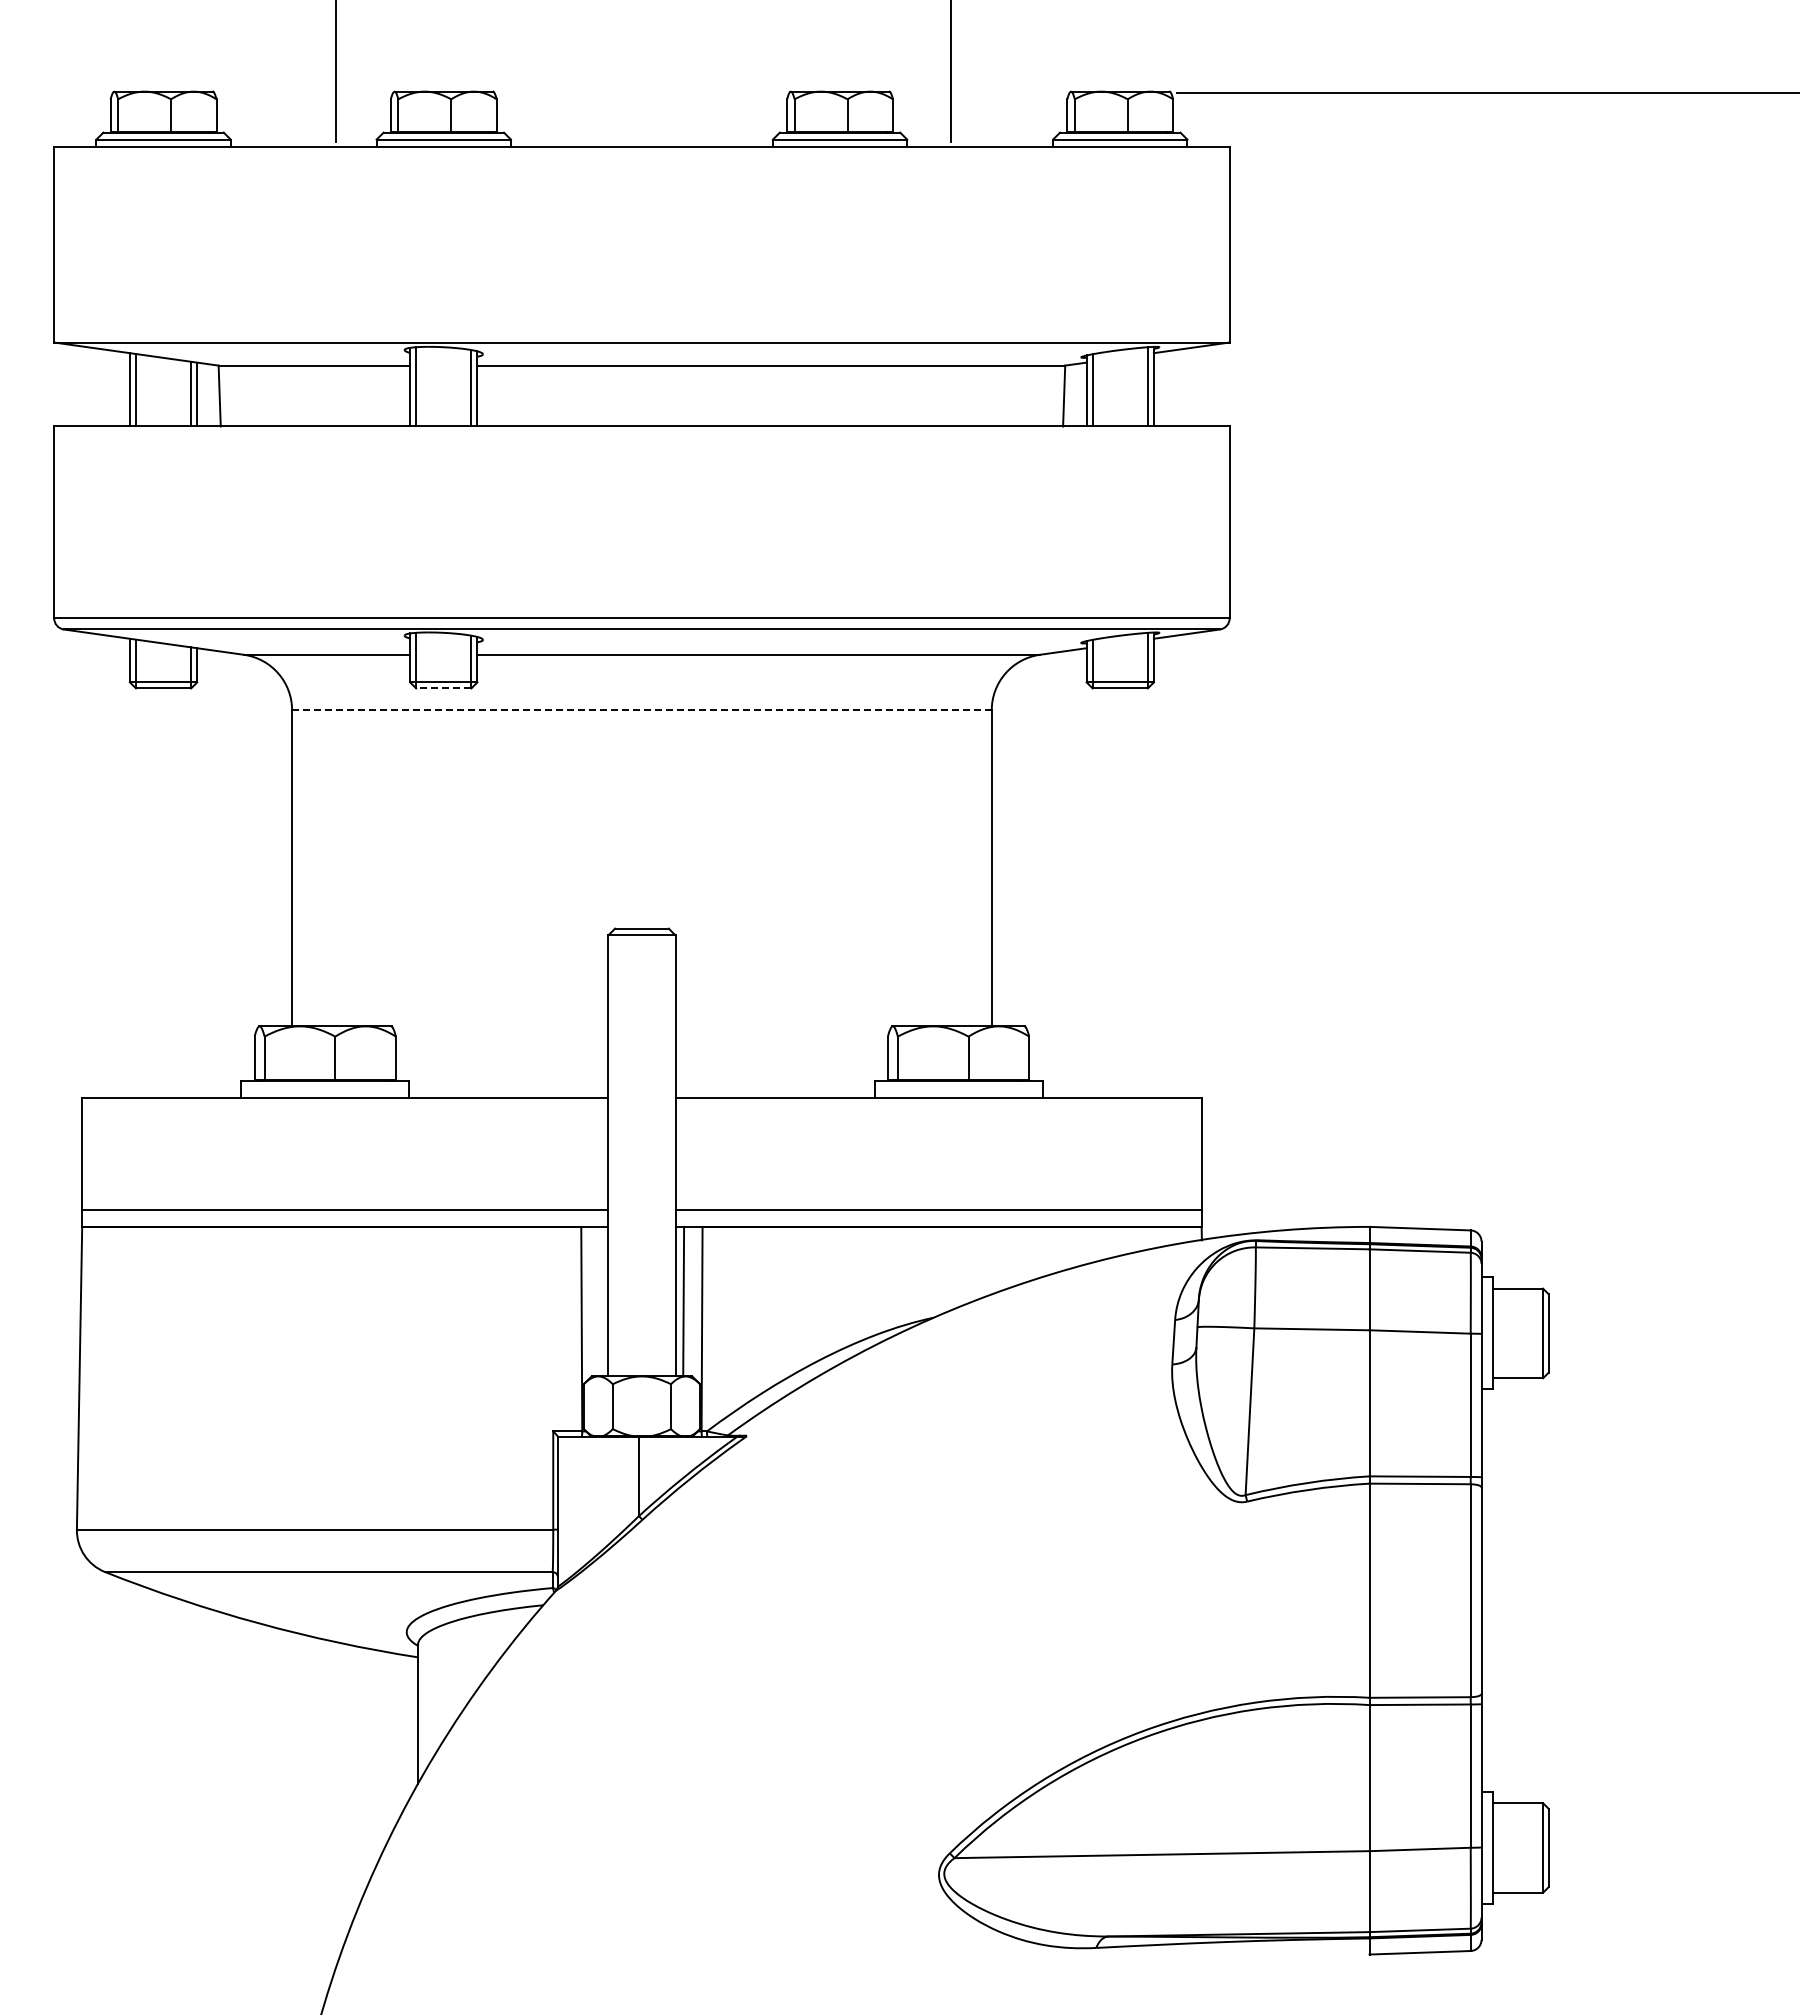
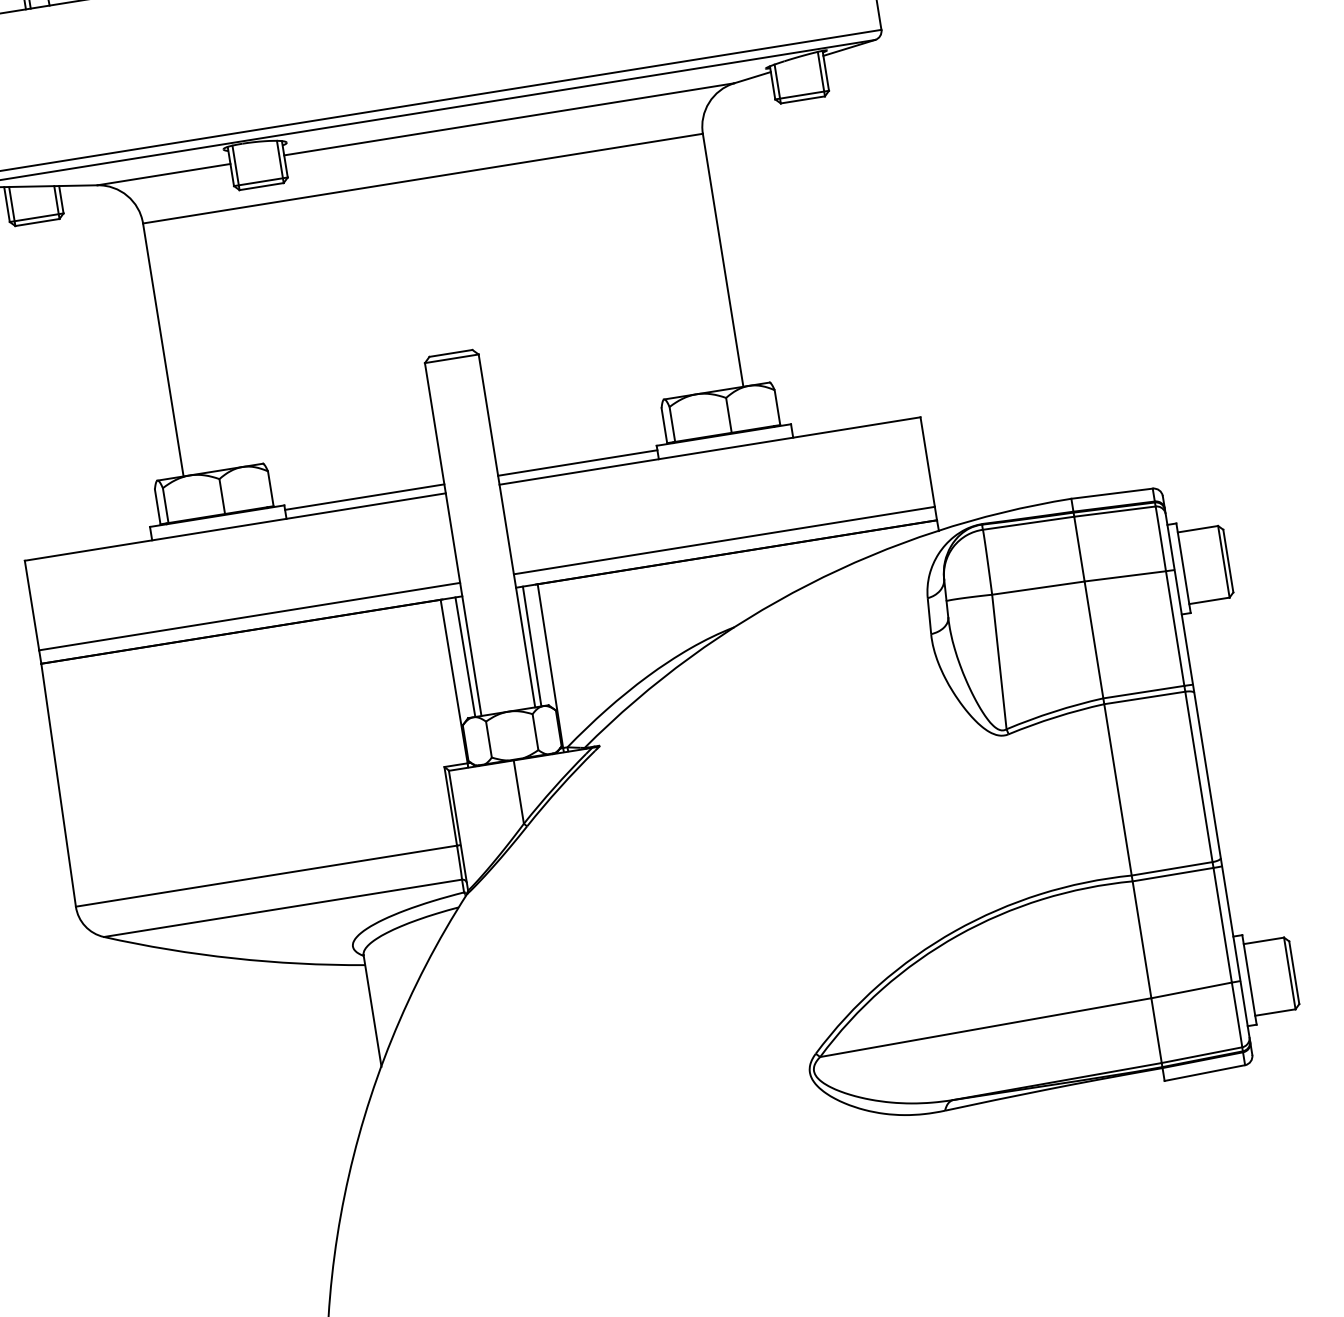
line: (443, 688) -> (261, 186), dashed -> solid
line: (641, 710) -> (422, 178), dashed -> solid
line: (508, 1086) -> (364, 496), added
line: (774, 1086) -> (577, 462), added
line: (599, 1301) -> (464, 657), added

